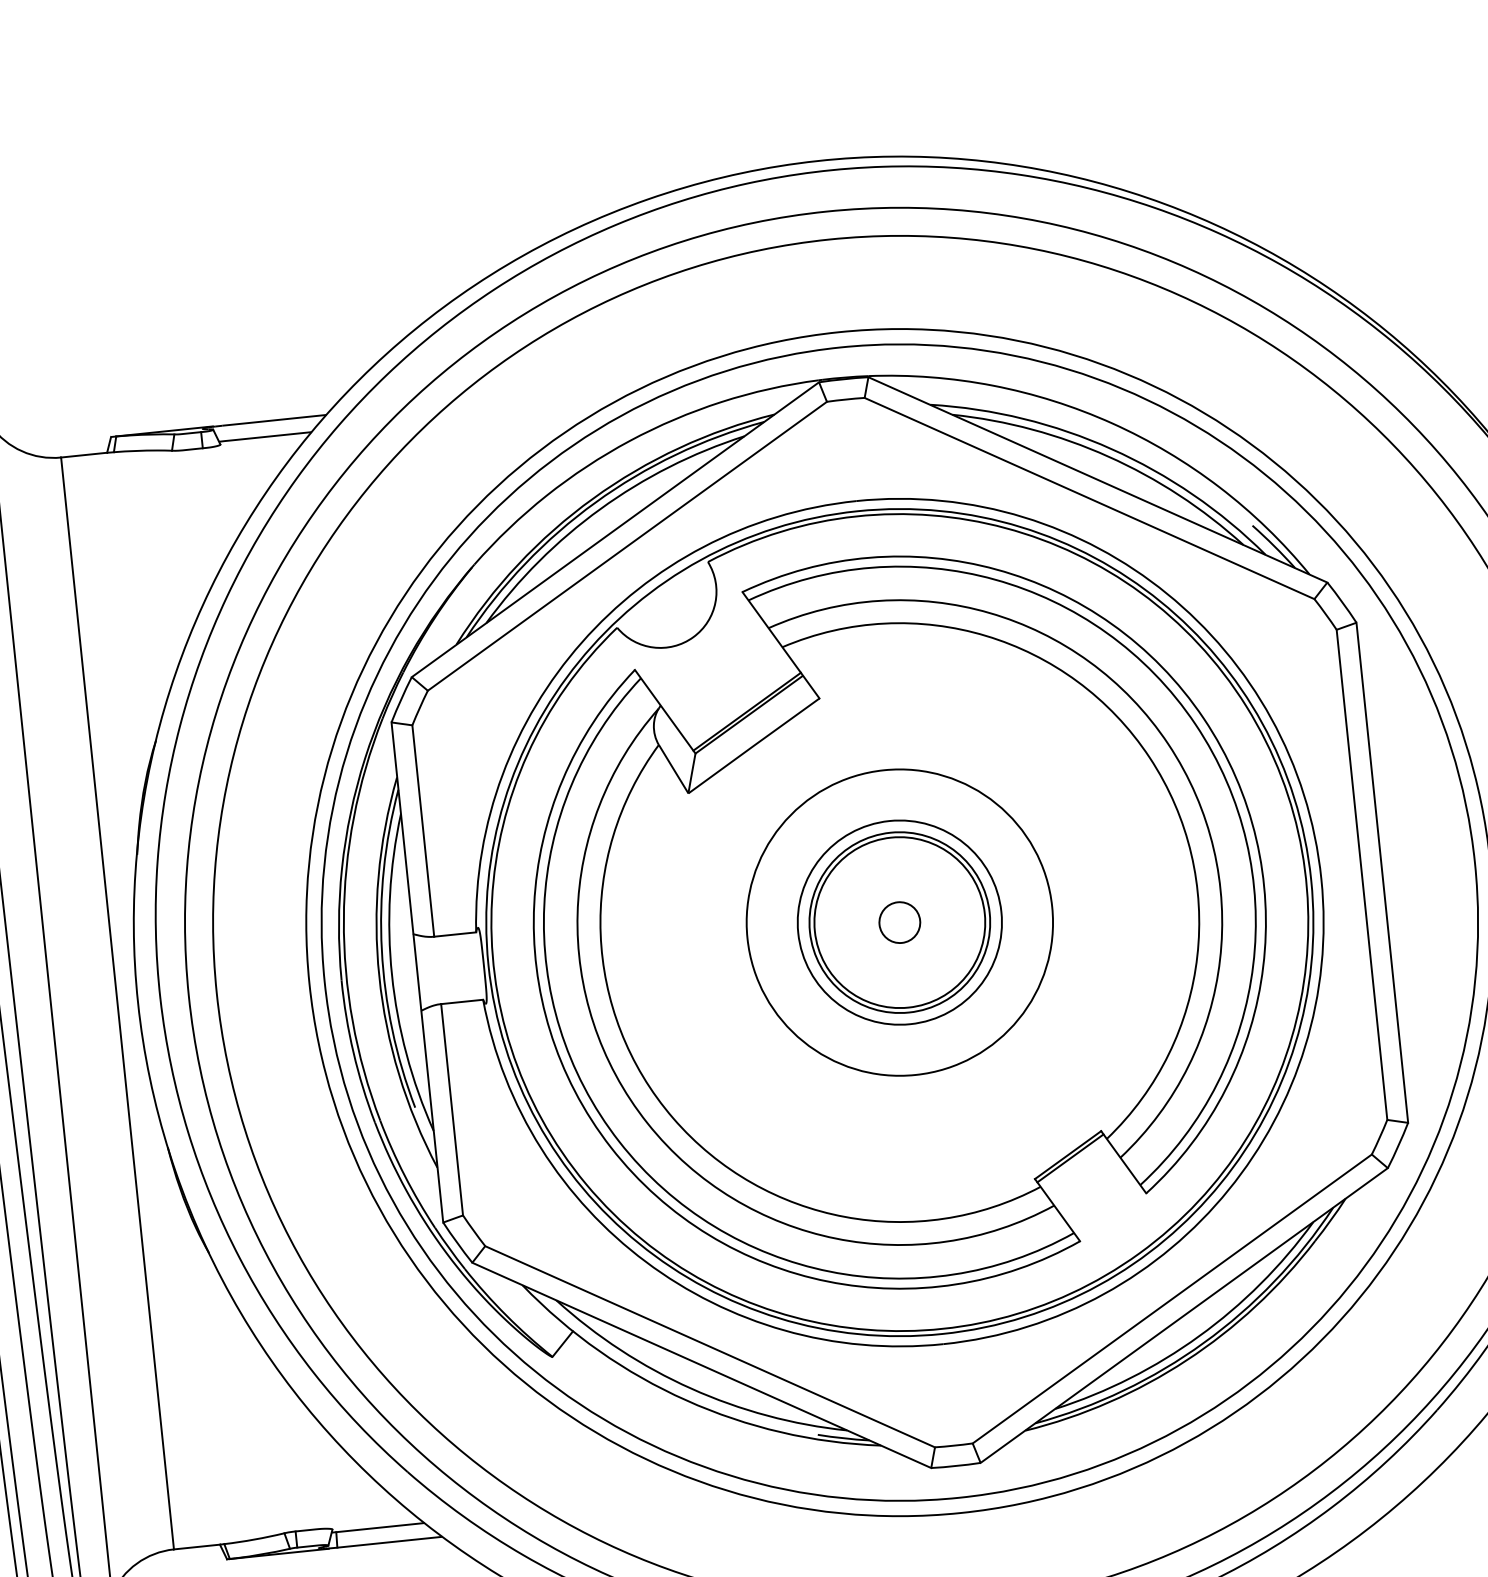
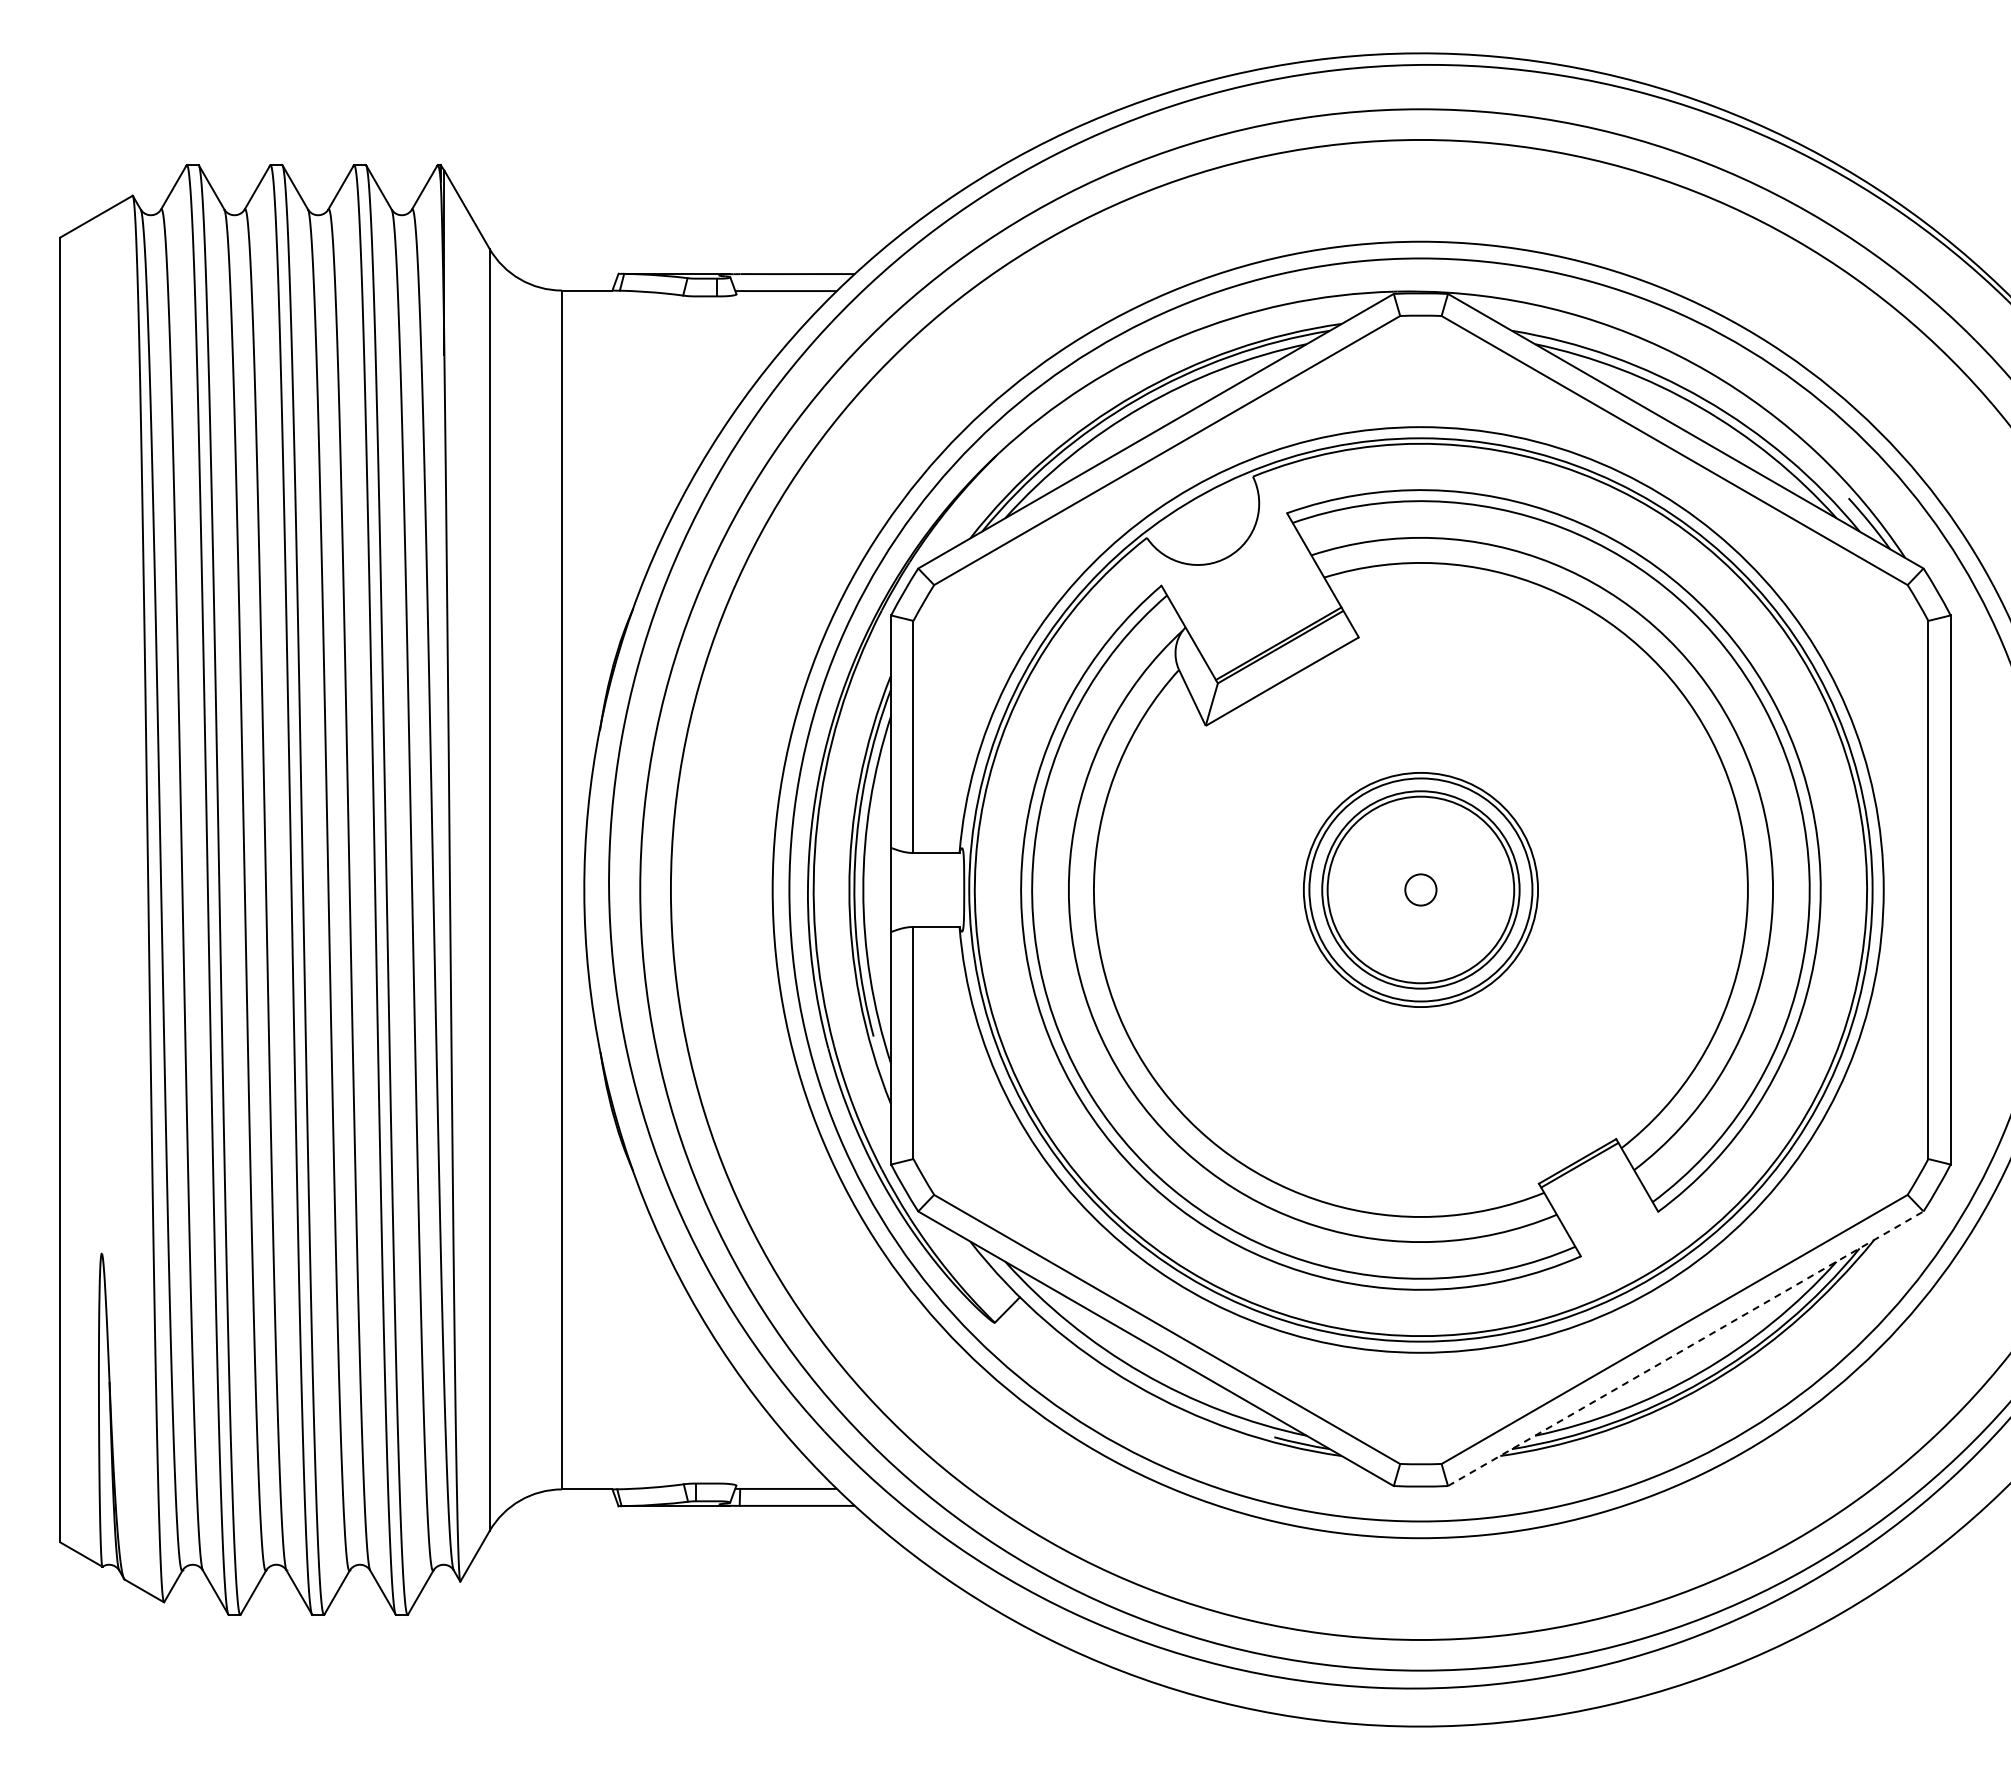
circle: (899, 922) -> (1420, 889), size x0.7
circle: (899, 922) -> (1420, 889), size x0.7
line: (1183, 1315) -> (1685, 1348), solid -> dashed

